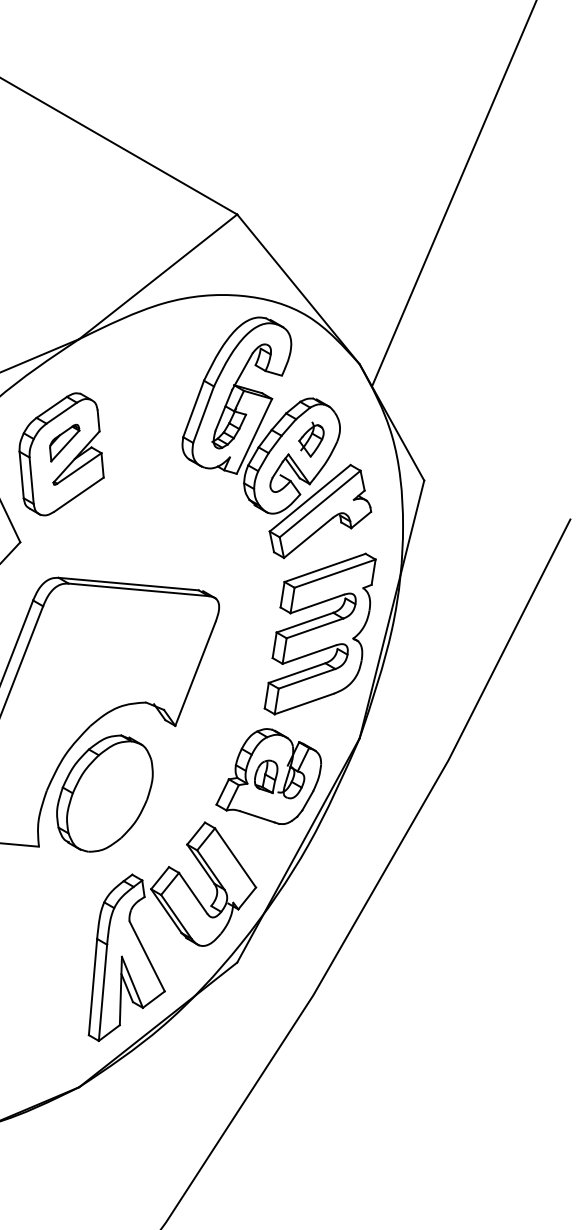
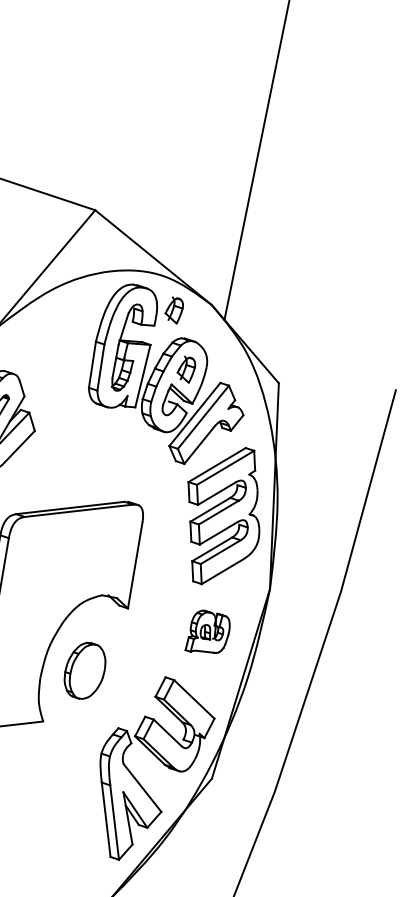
part: (311, 361) -> (174, 310), added
part: (268, 776) -> (206, 632), size x0.6
part: (104, 793) -> (84, 670), size x0.6

